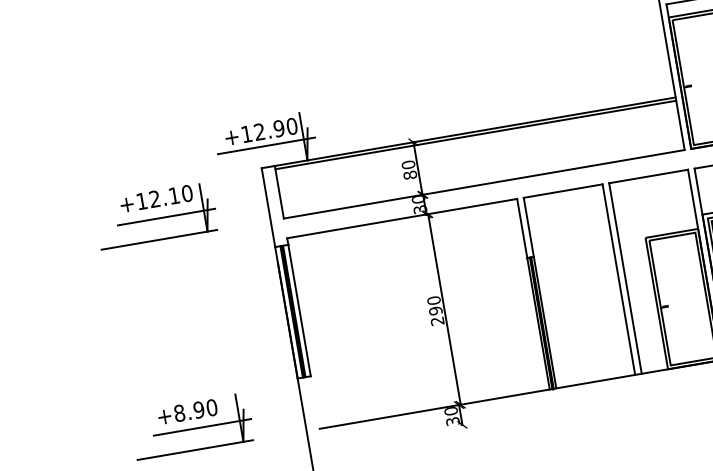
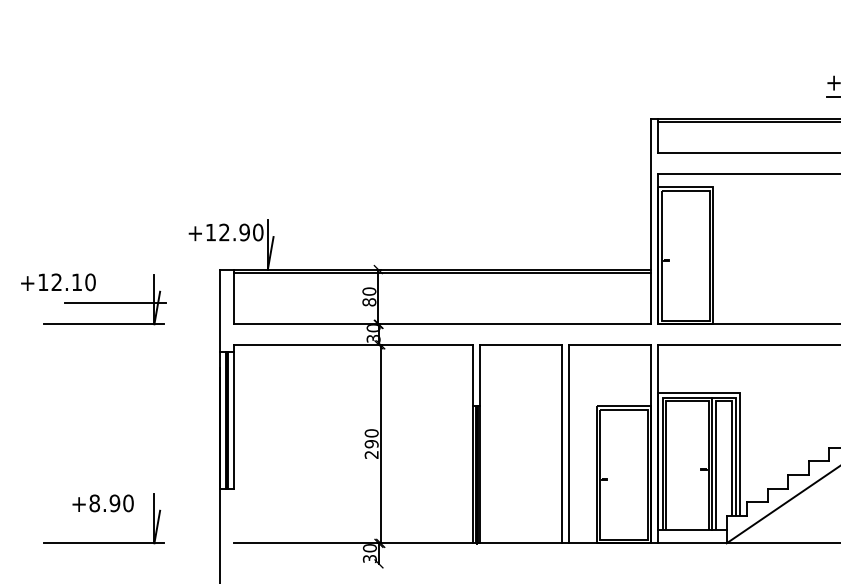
line: (266, 145) -> (228, 247), removed
text: (156, 198) -> (58, 282), moved
line: (202, 427) -> (115, 521), removed

